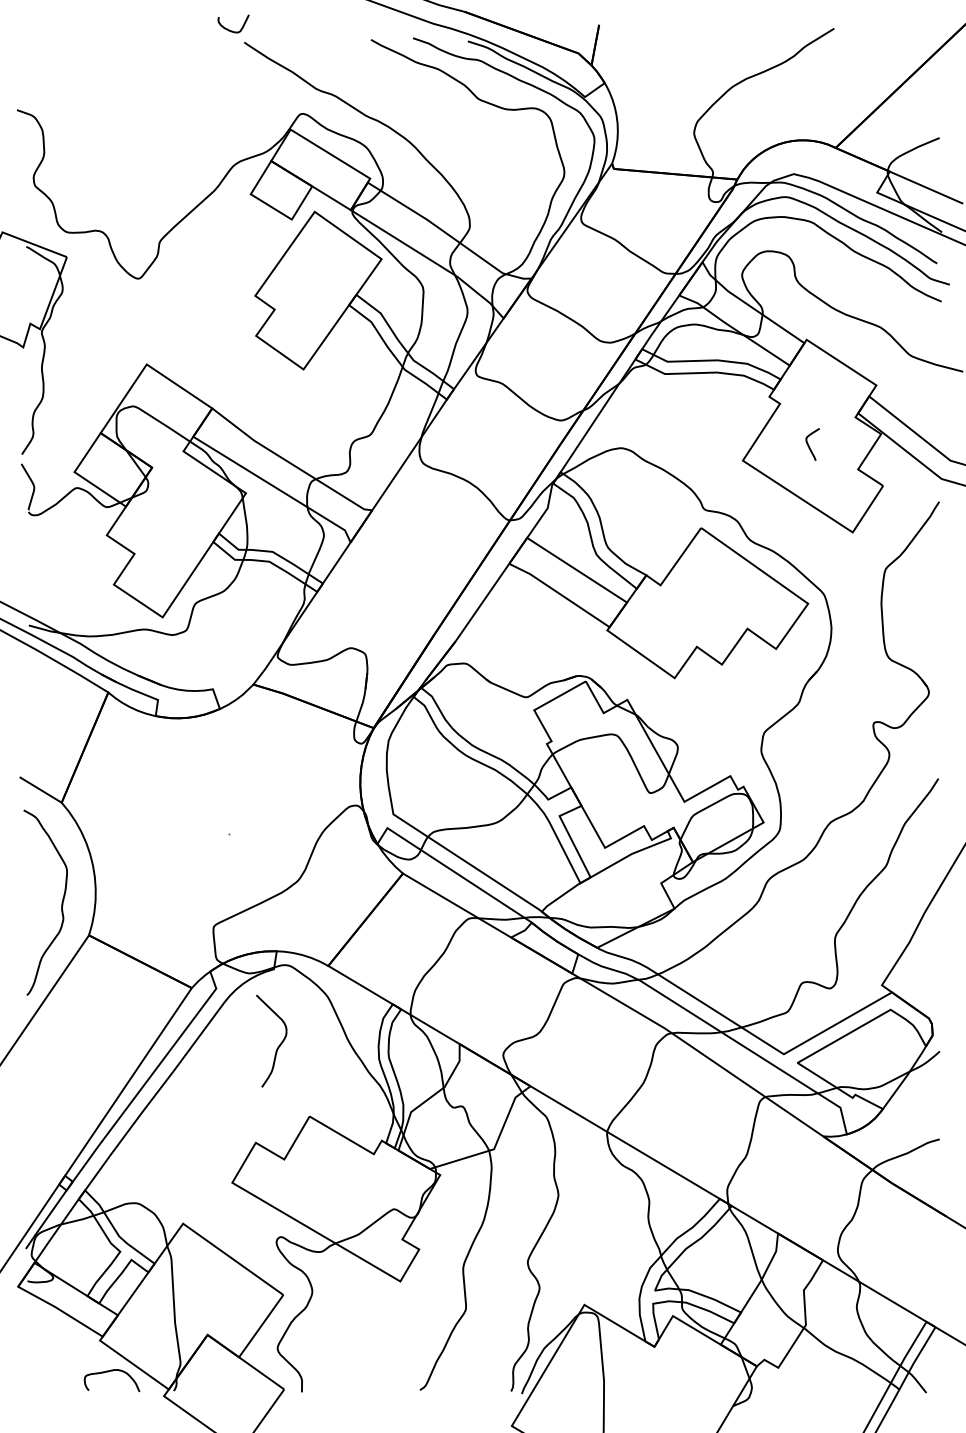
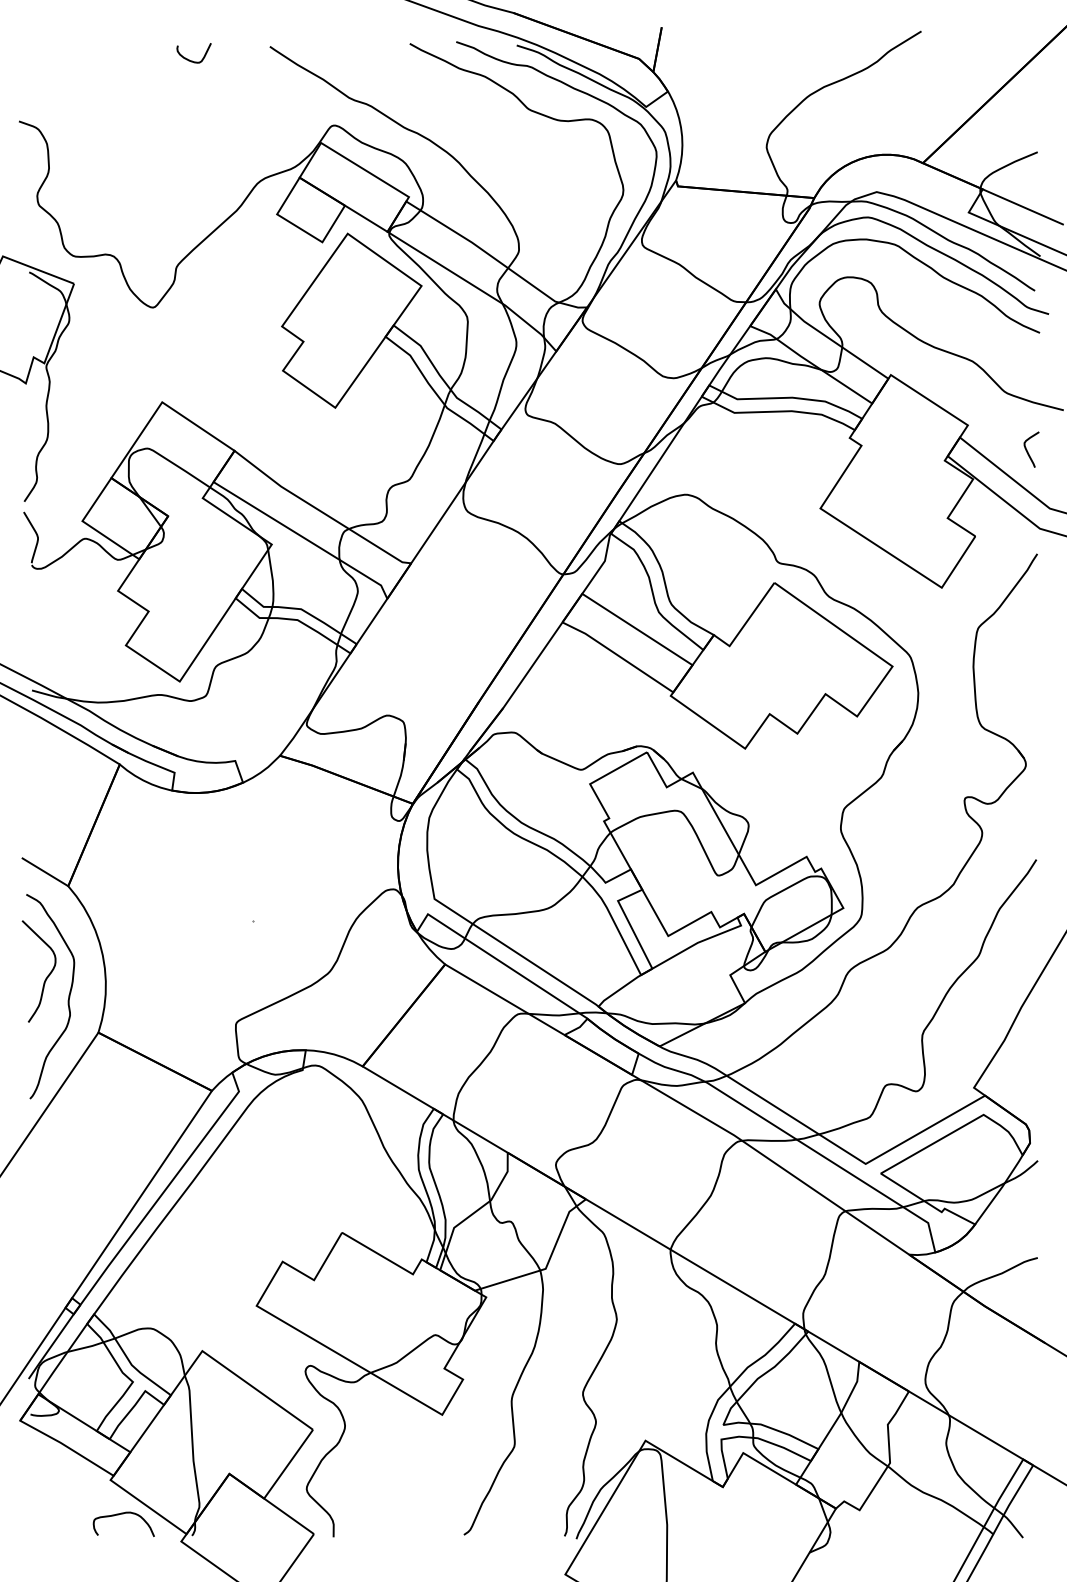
curve: (232, 30) -> (192, 60), moved
curve: (809, 446) -> (1028, 451), moved
curve: (278, 1045) -> (46, 976), moved

